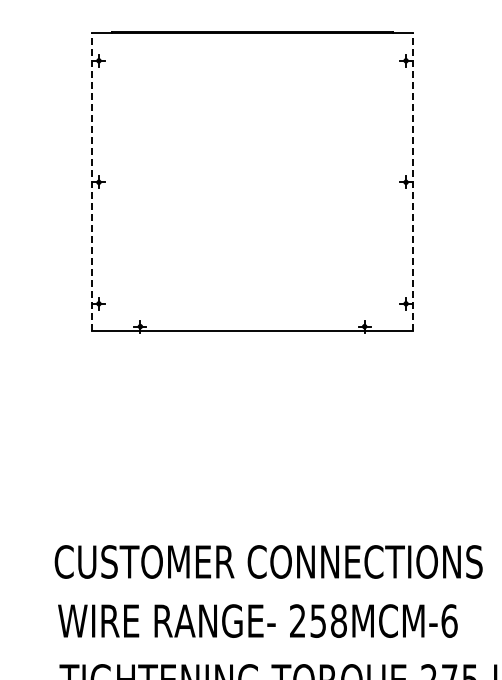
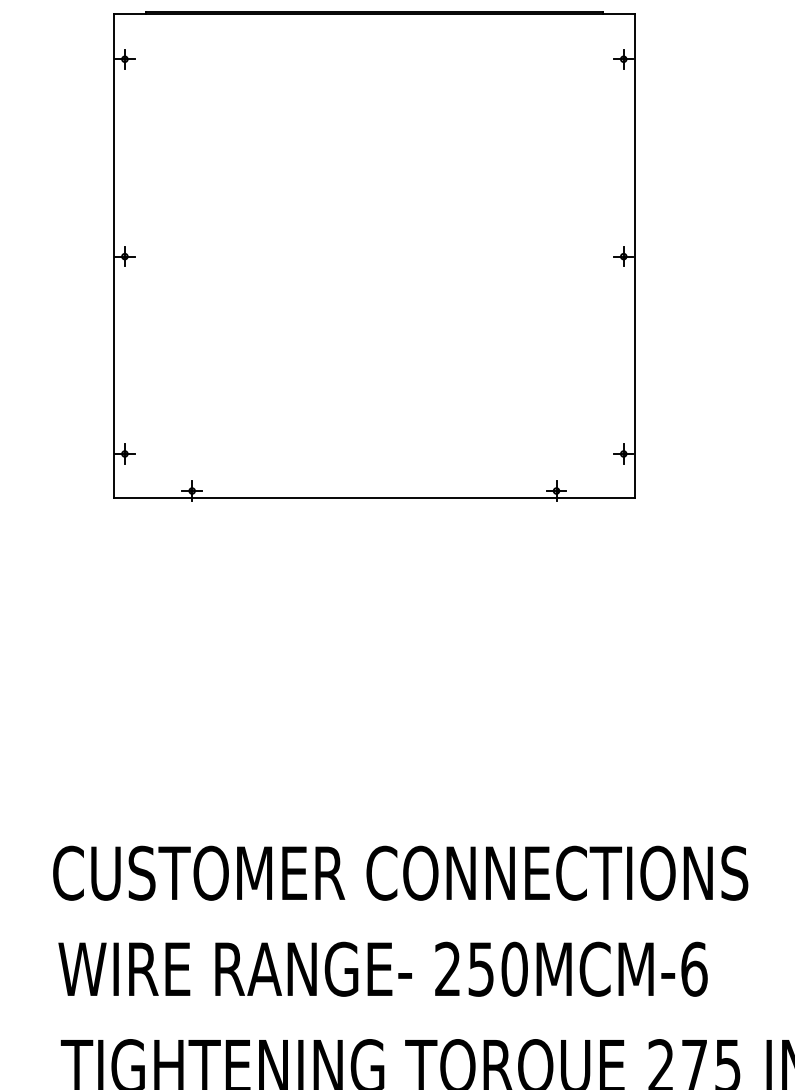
line: (91, 181) -> (112, 255), dashed -> solid
line: (413, 181) -> (635, 255), dashed -> solid
text: (338, 621) -> (513, 969), 258MCM-6 -> 250MCM-6

